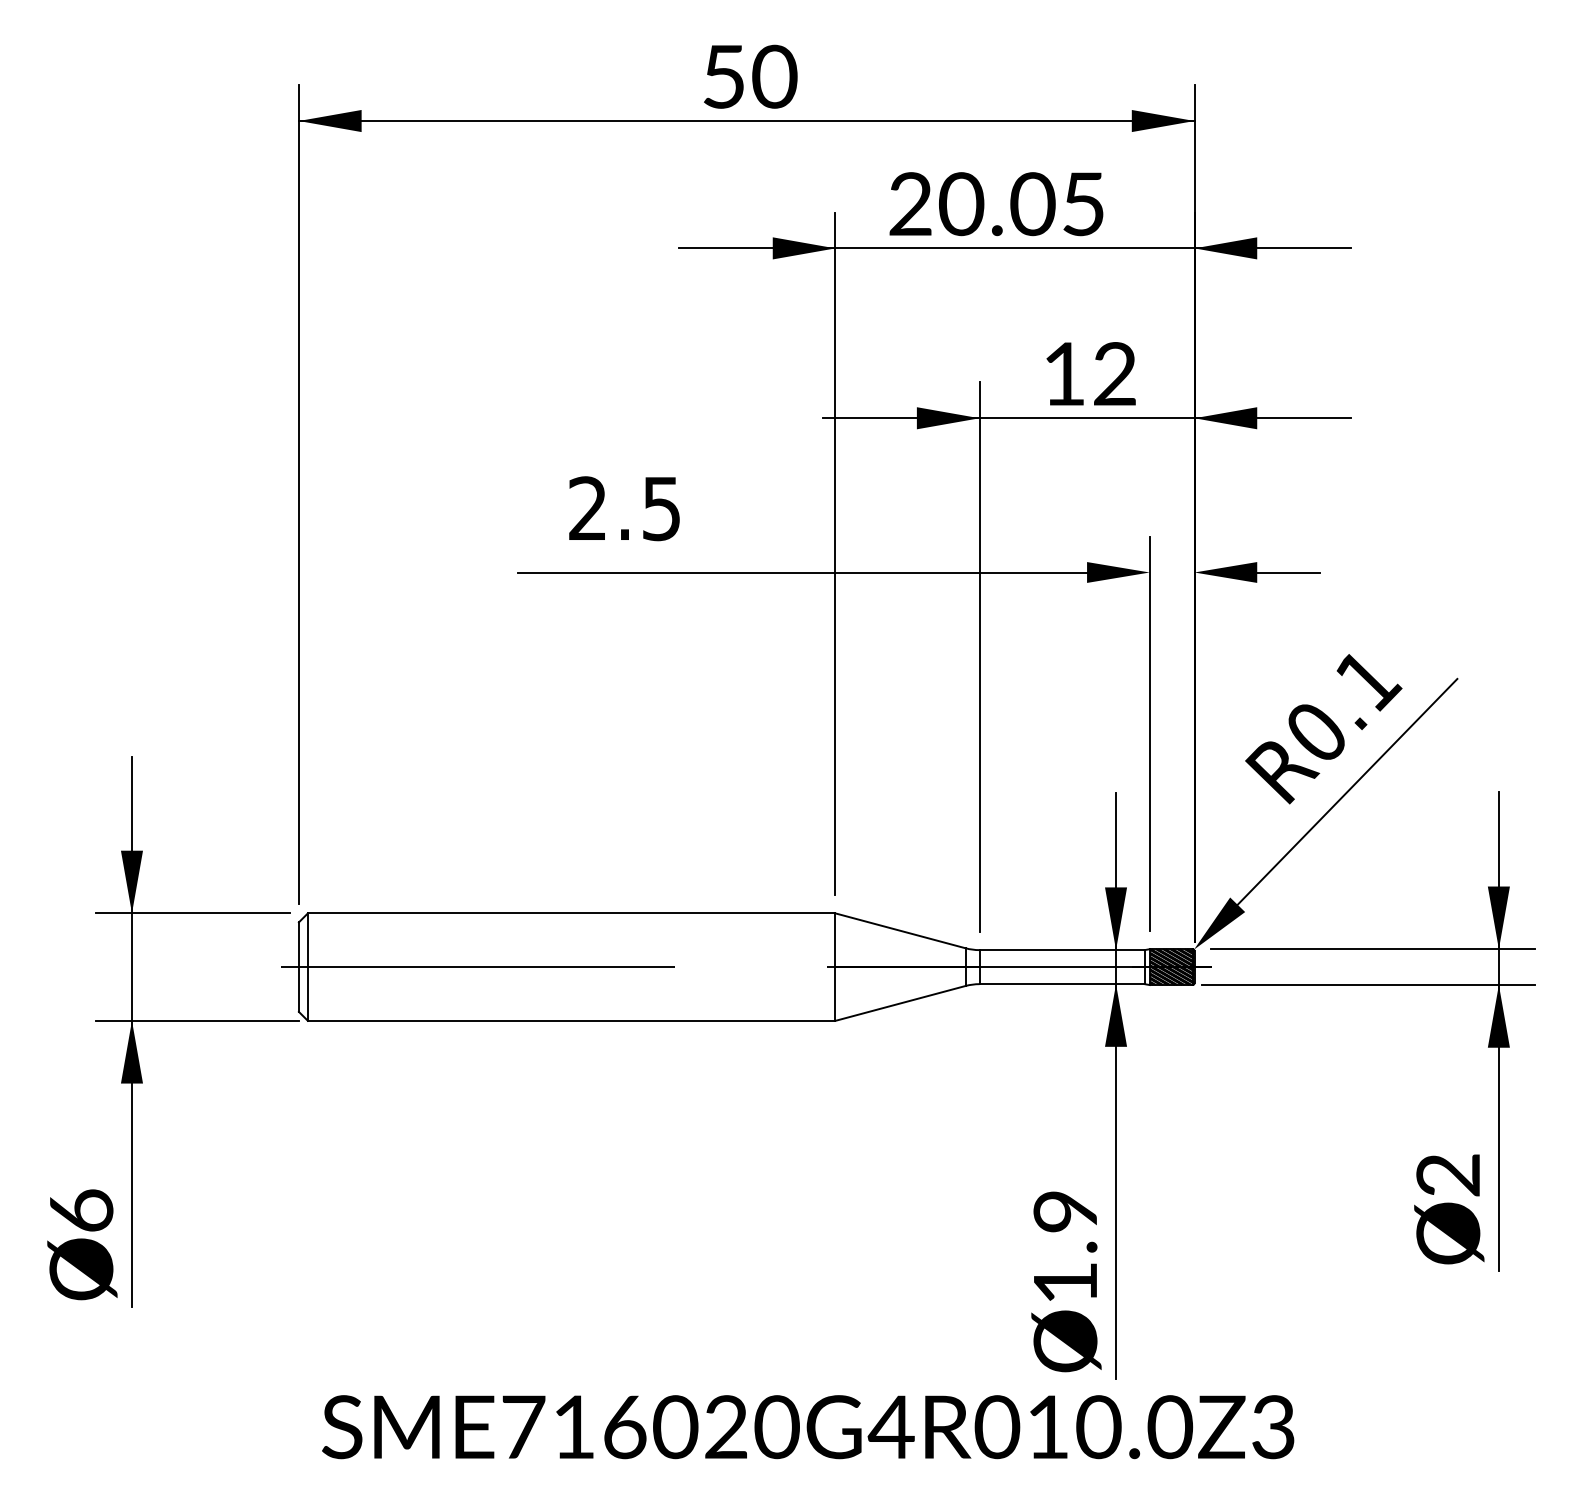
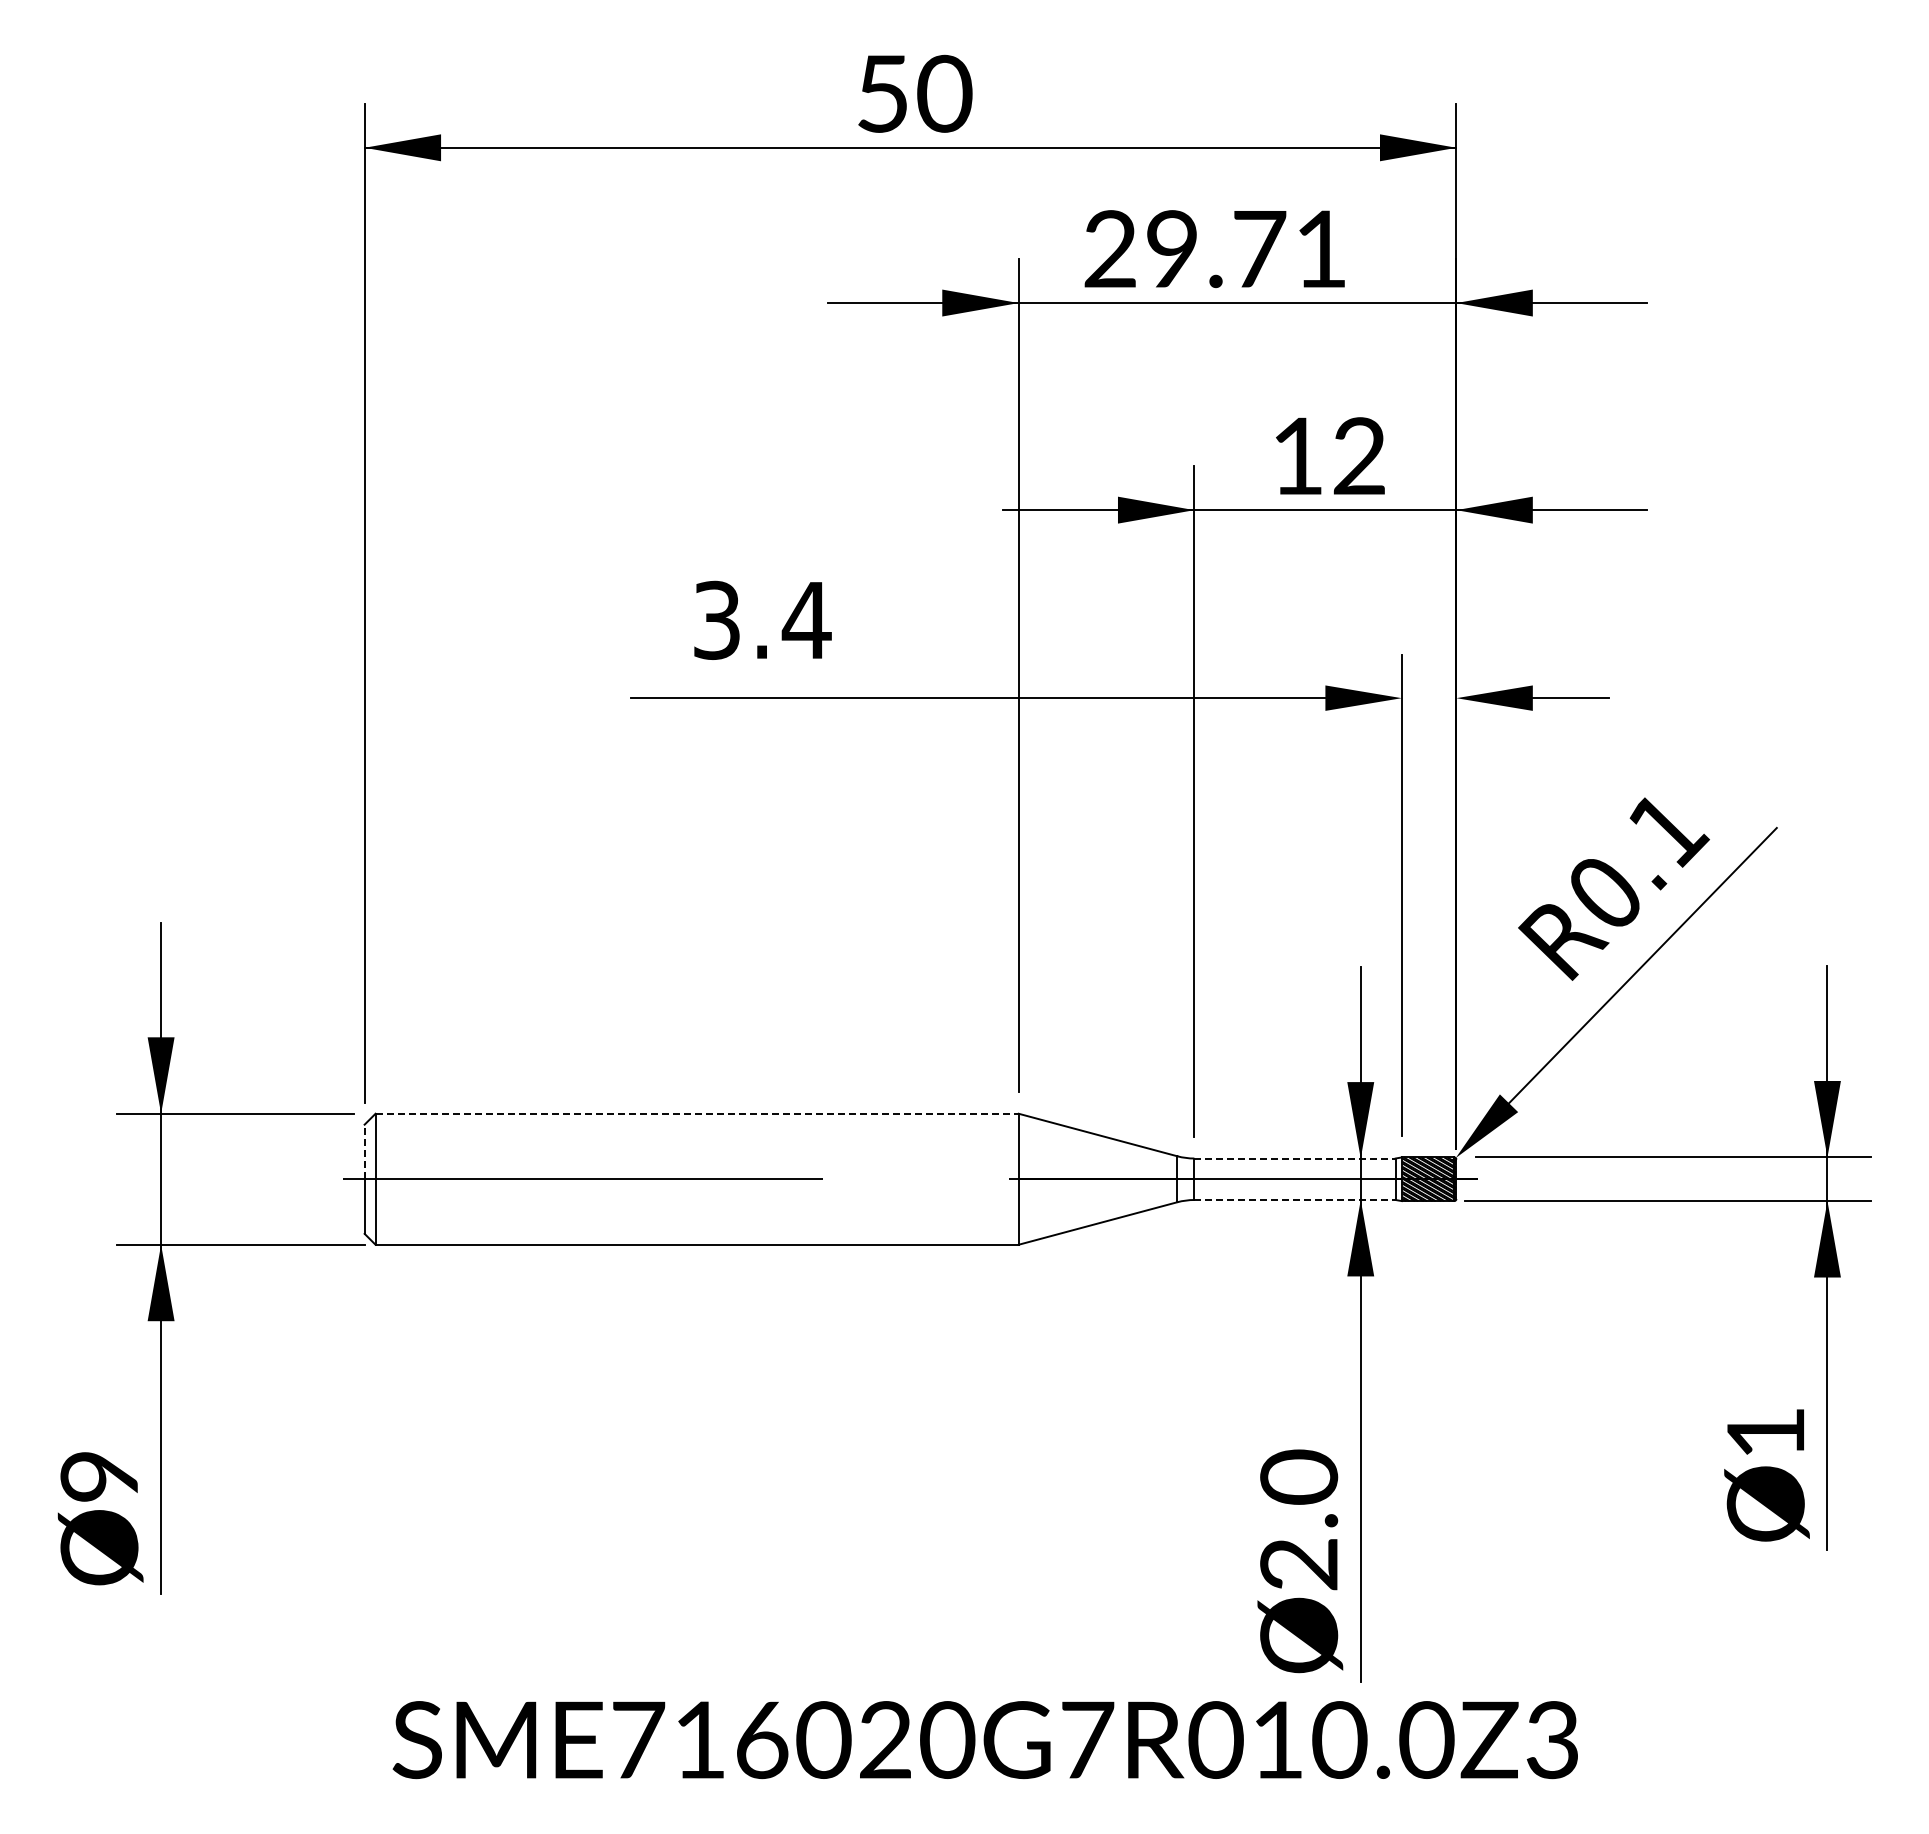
text: (1020, 204) -> (1244, 249), 20.05 -> 29.71
text: (625, 507) -> (762, 619), 2.5 -> 3.4
line: (571, 913) -> (697, 1113), solid -> dashed
line: (298, 944) -> (364, 1151), solid -> dashed
line: (1062, 950) -> (1295, 1158), solid -> dashed
line: (1062, 984) -> (1295, 1200), solid -> dashed
text: (1447, 1174) -> (1764, 1432), 2 -> 1
text: (81, 1210) -> (99, 1475), 6 -> 9
text: (1065, 1246) -> (1299, 1519), 1.9 -> 2.0
text: (891, 1426) -> (1086, 1739), SME716020G4R010.0Z3 -> SME716020G7R010.0Z3

